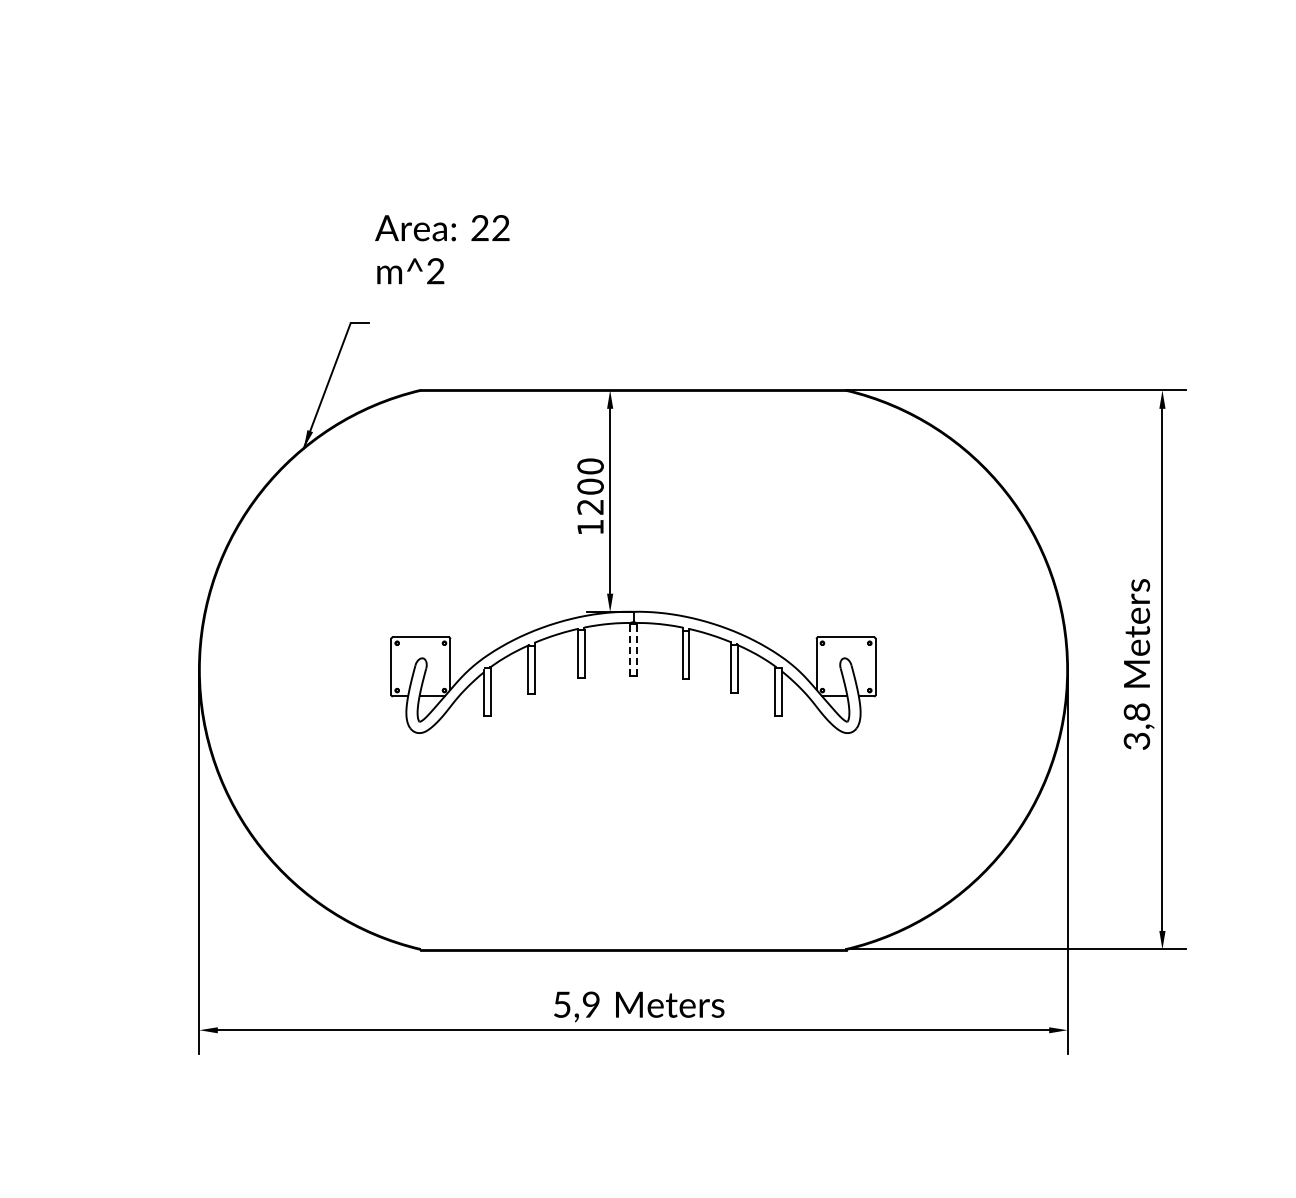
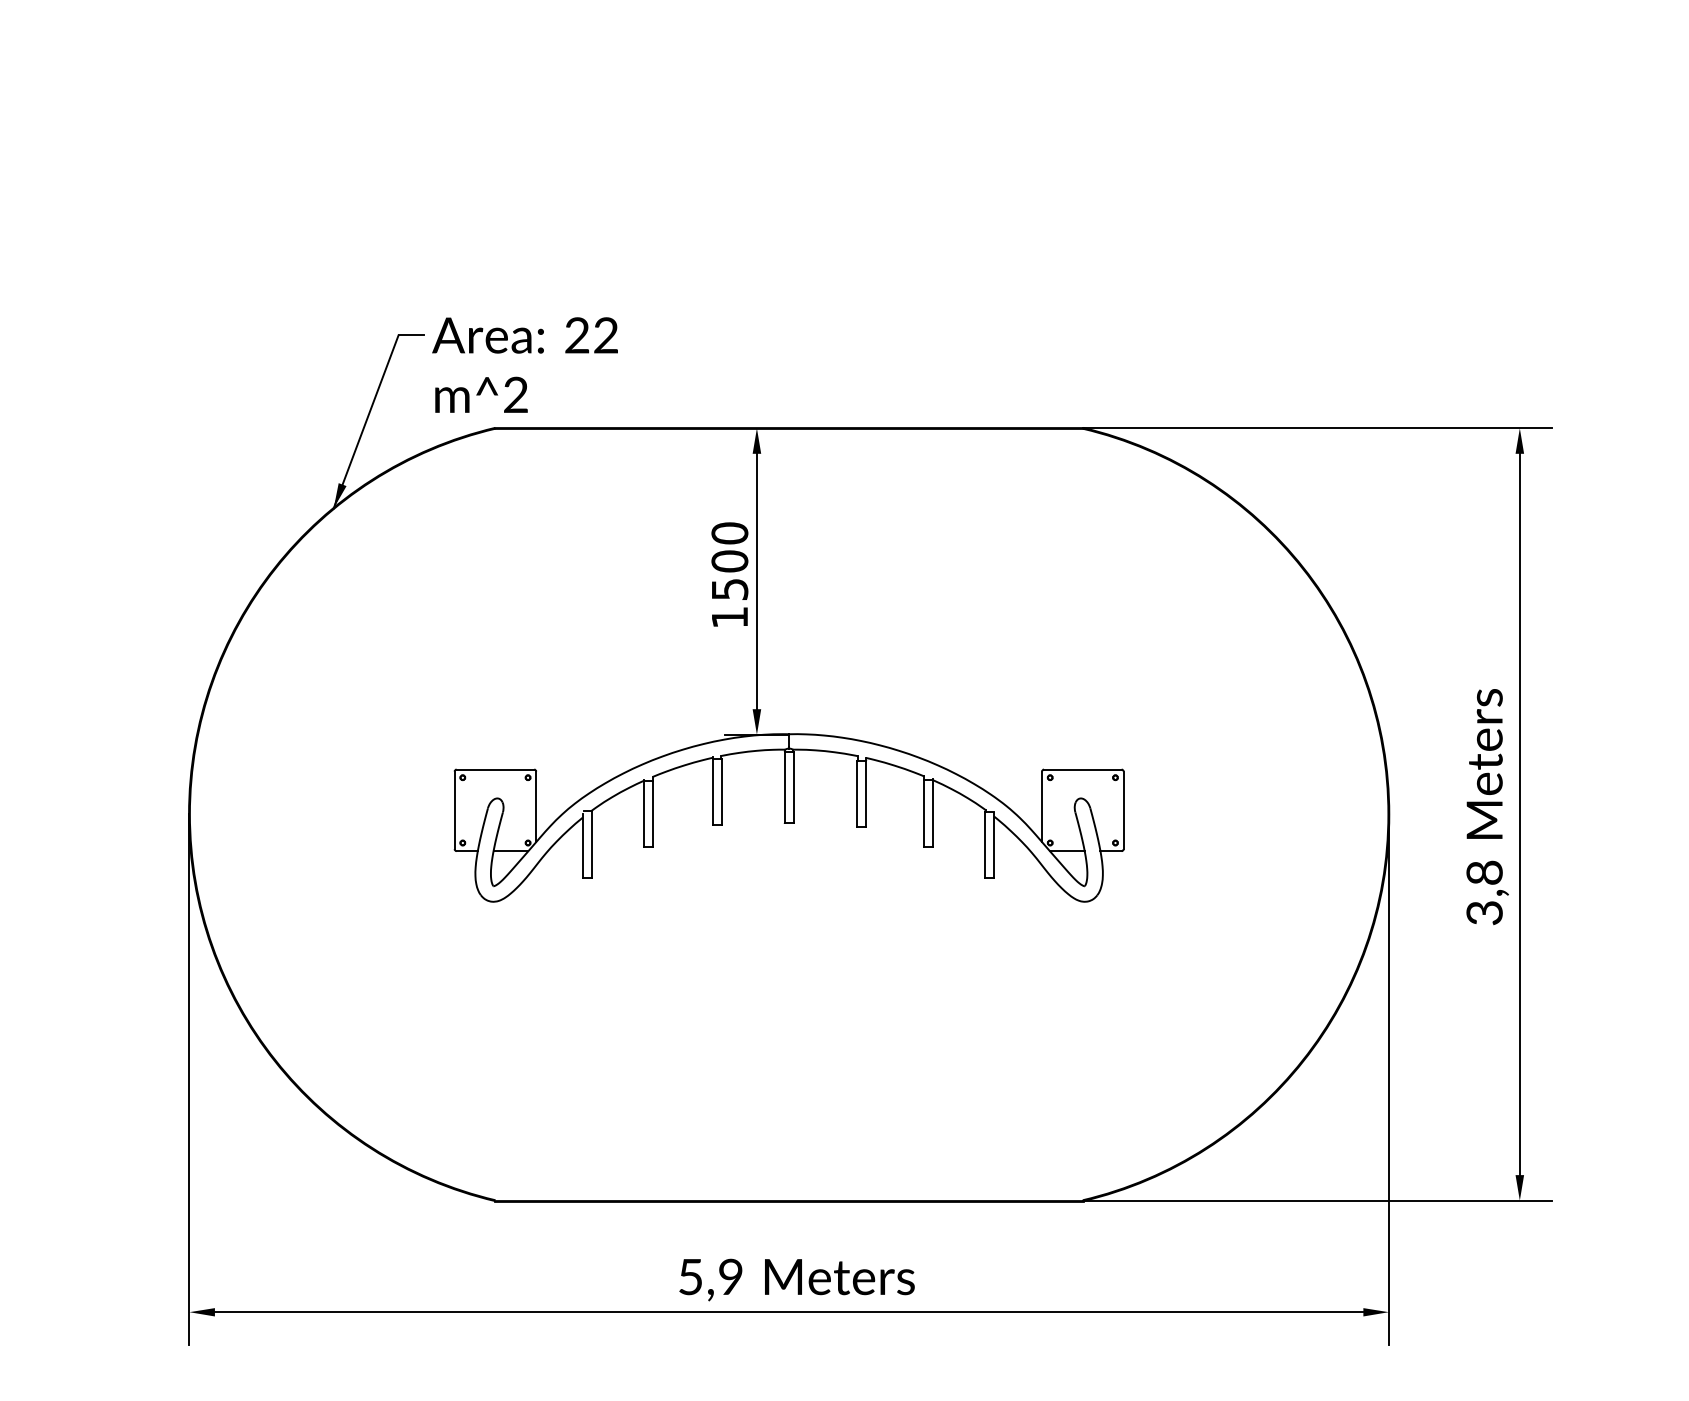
text: (442, 249) -> (525, 364), moved
text: (590, 506) -> (729, 588), 1200 -> 1500
line: (630, 650) -> (785, 787), dashed -> solid
line: (636, 650) -> (793, 787), dashed -> solid

